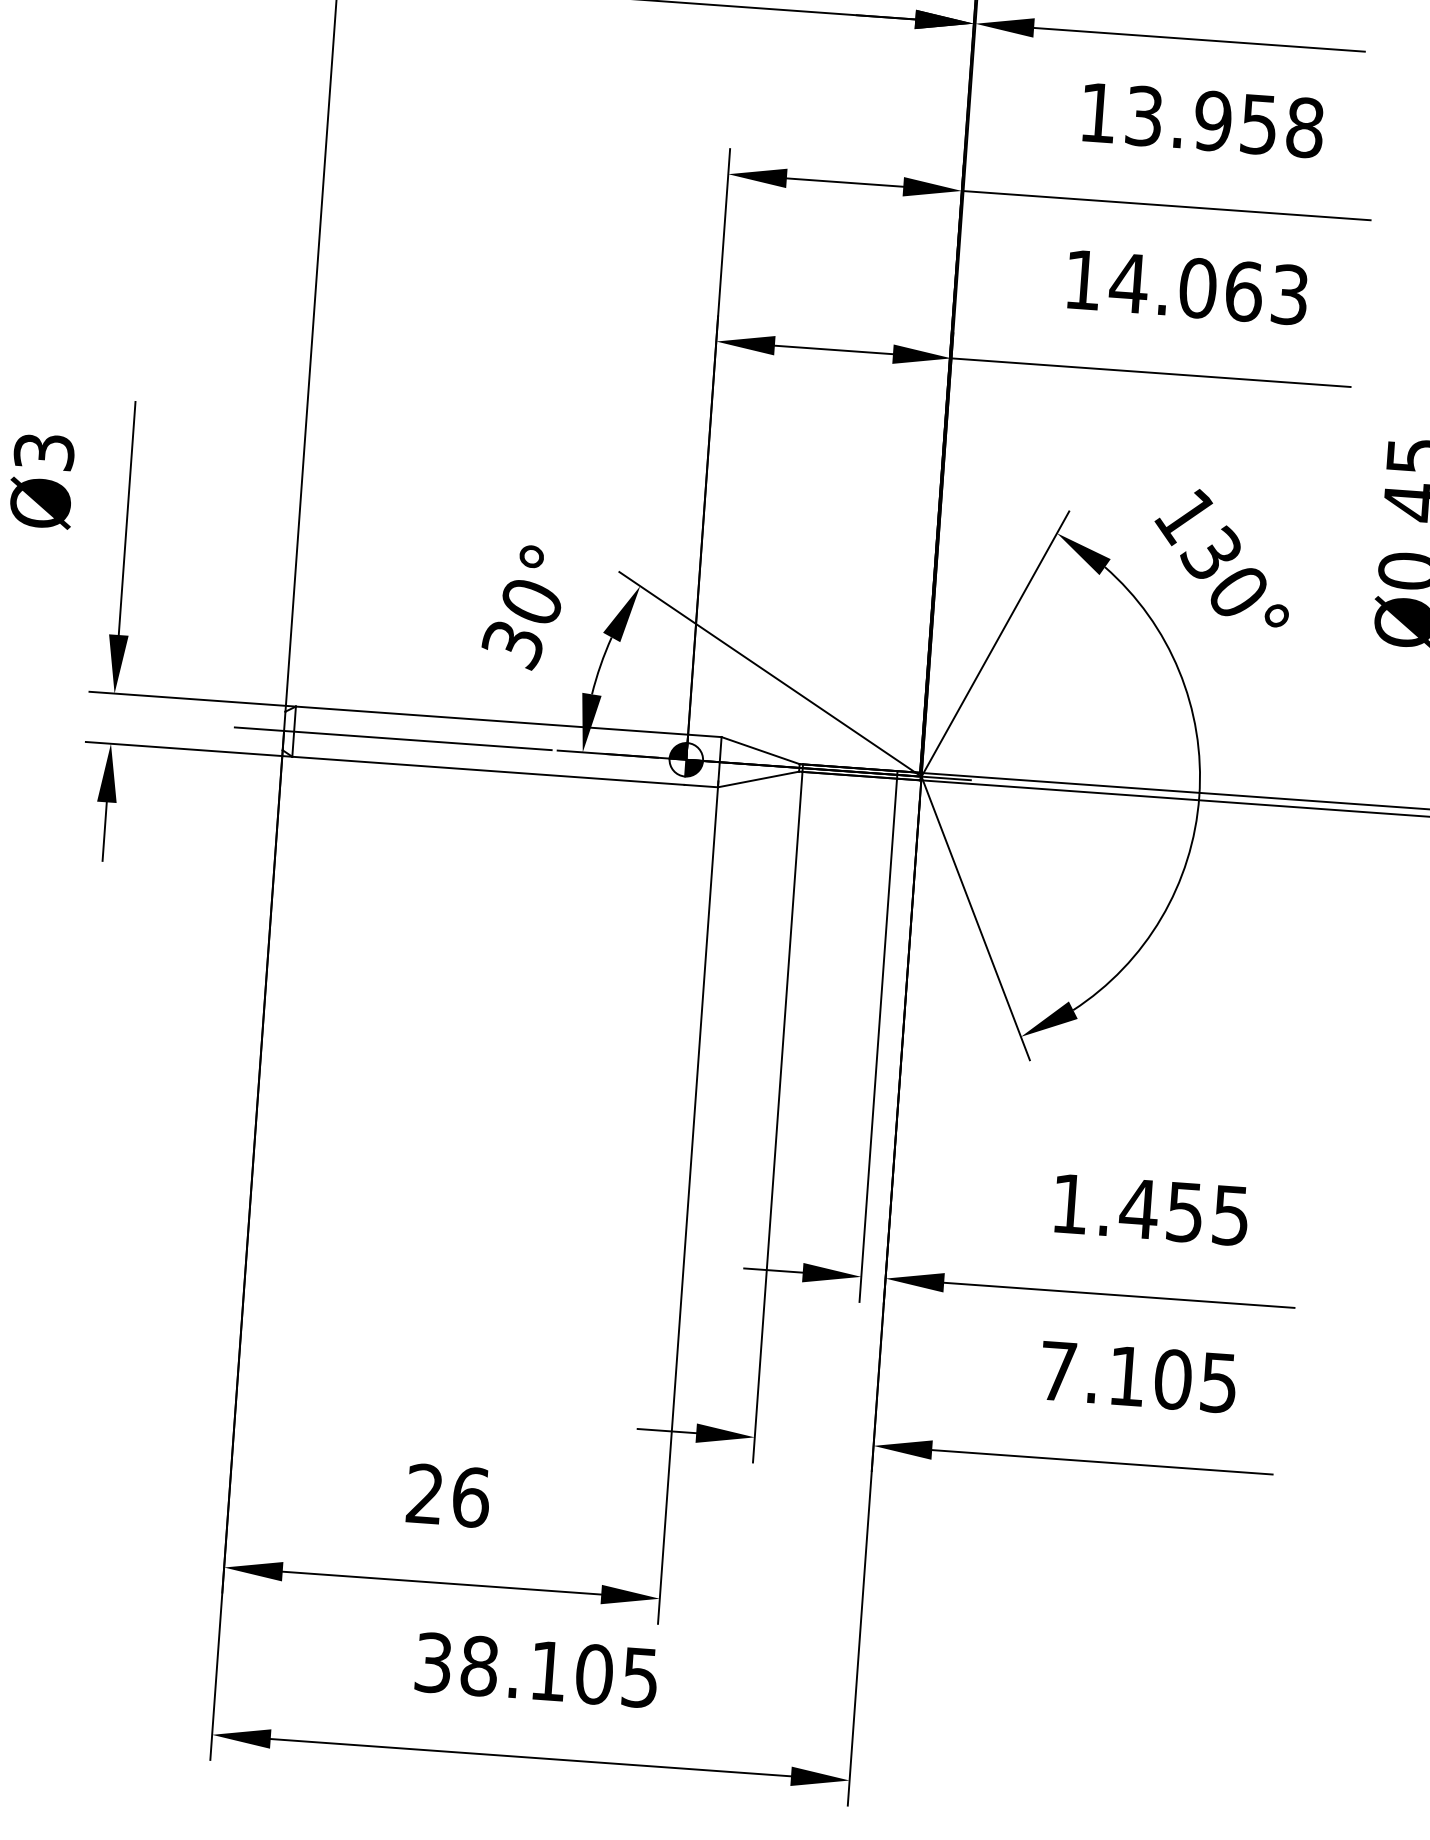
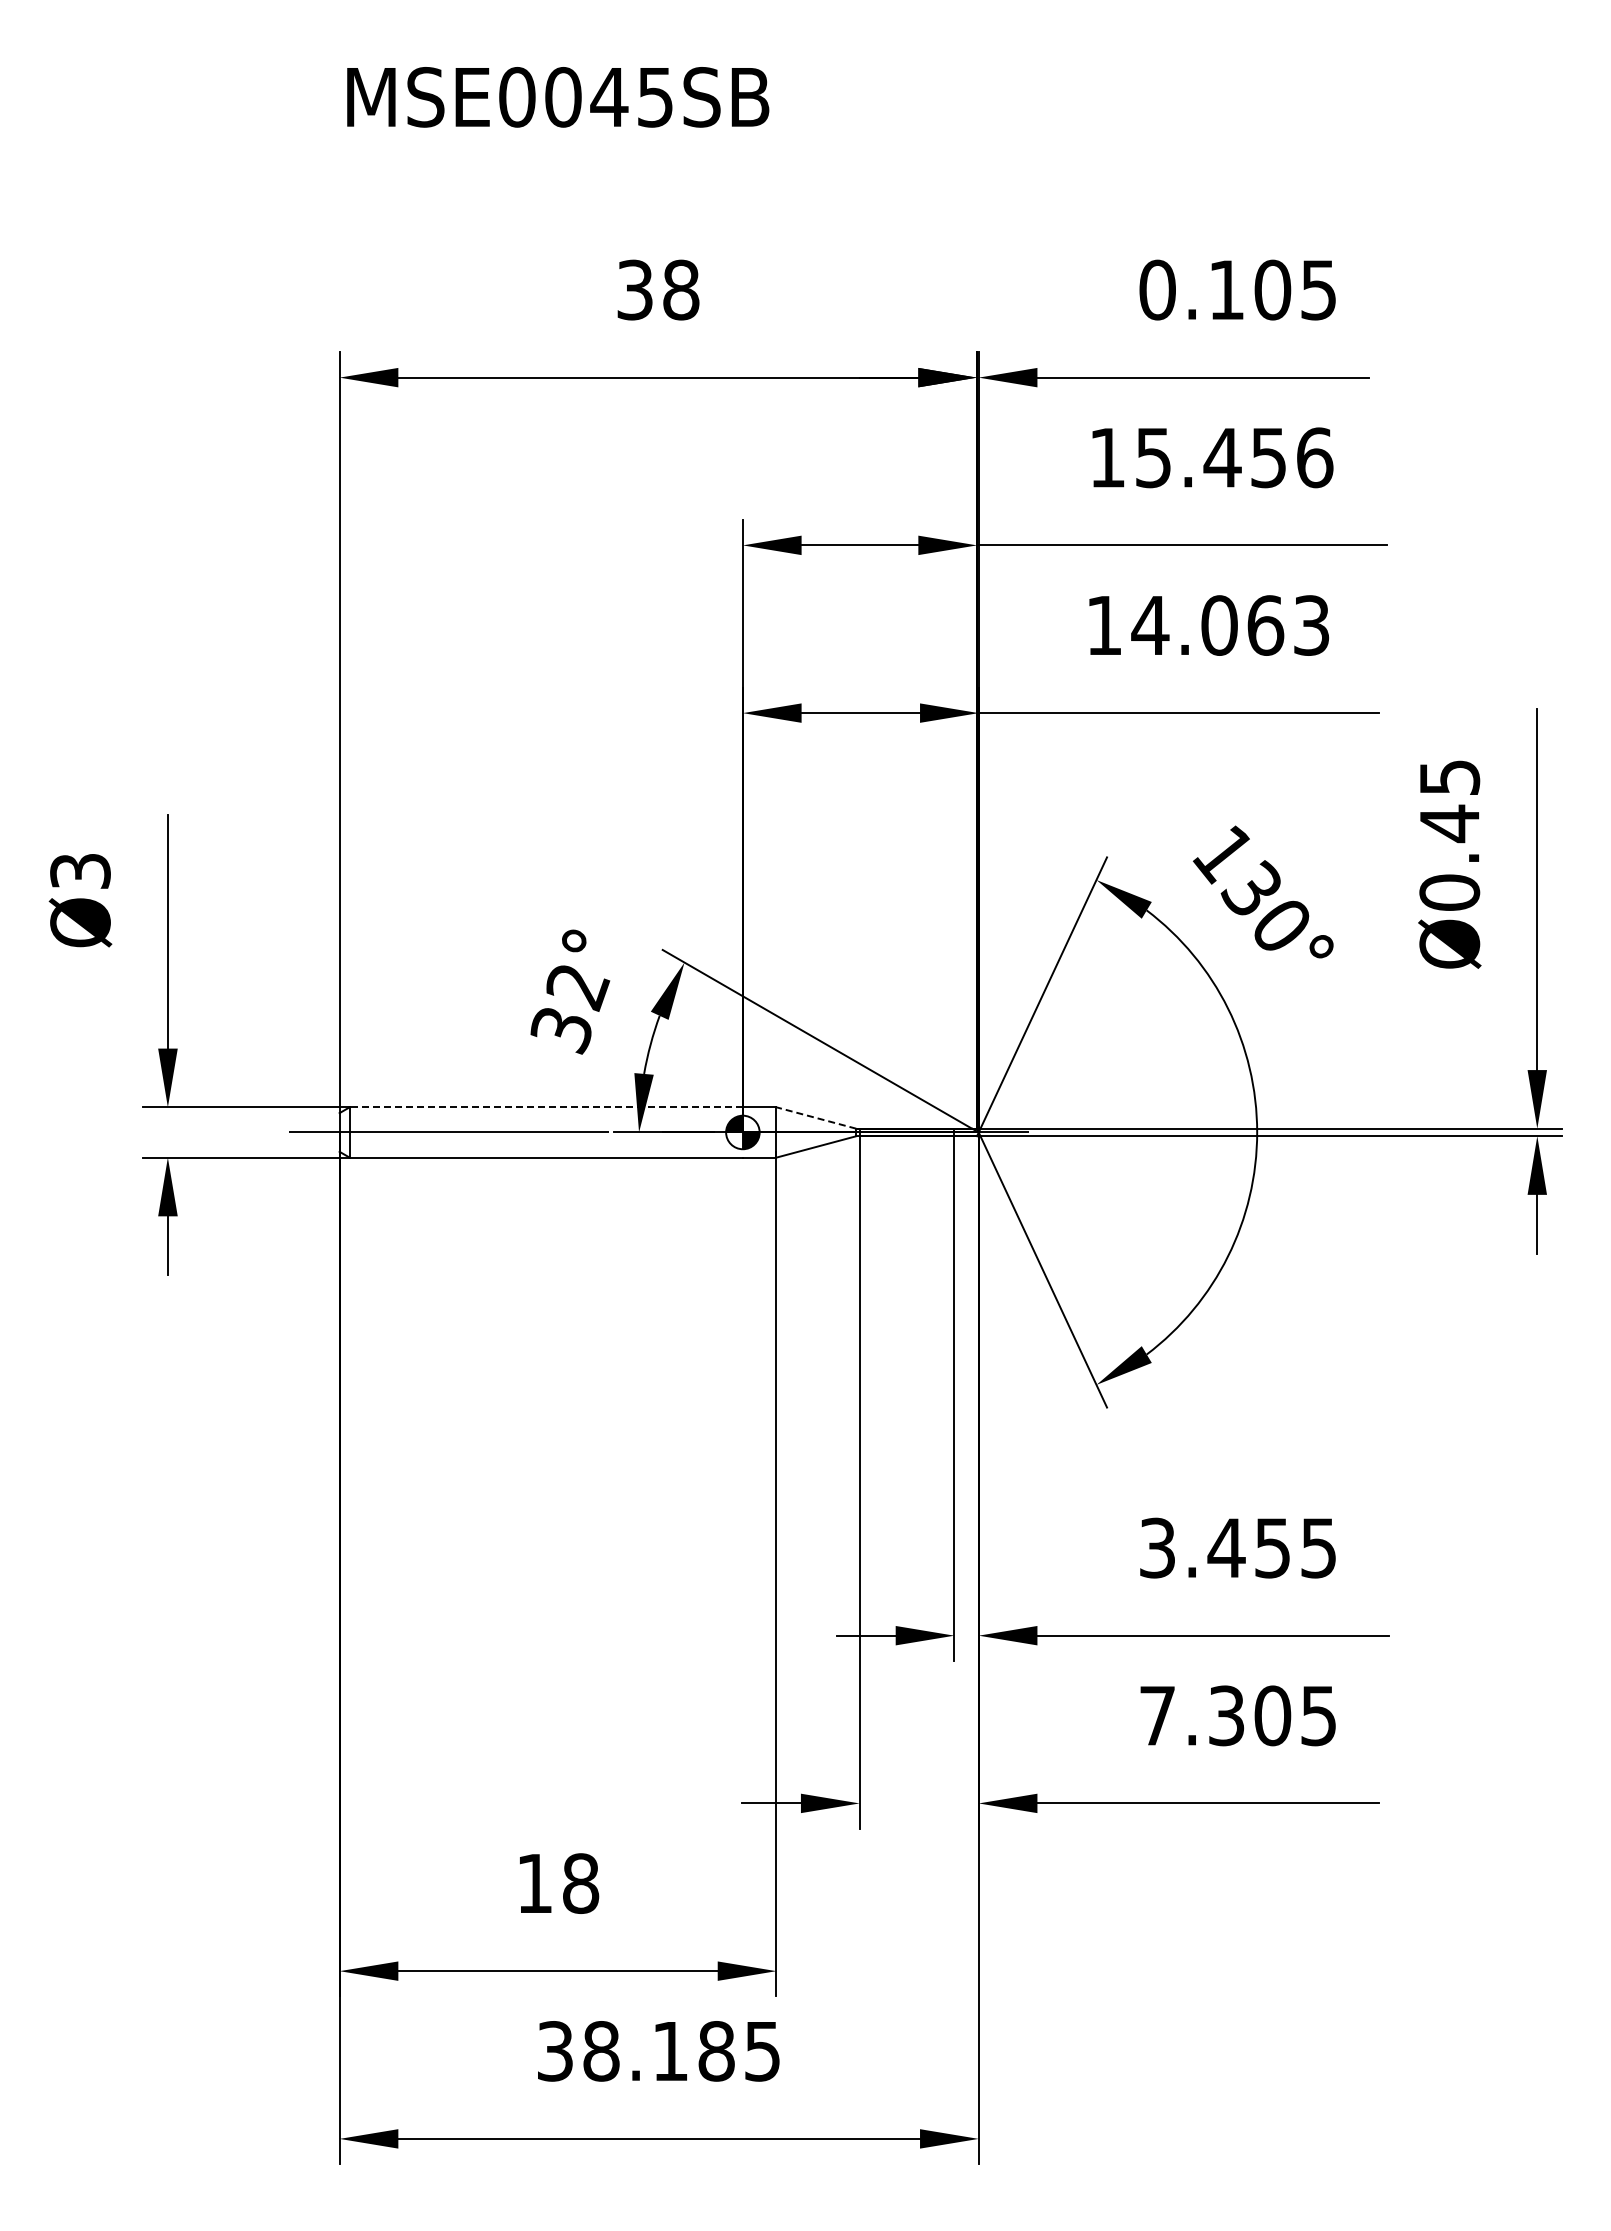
text: (1224, 121) -> (1234, 457), 13.958 -> 15.456
text: (532, 604) -> (578, 988), 30° -> 32°
line: (492, 720) -> (546, 1107), solid -> dashed
line: (759, 750) -> (815, 1117), solid -> dashed
text: (1070, 1203) -> (1157, 1547), 1.455 -> 3.455
text: (1127, 1375) -> (1226, 1715), 7.105 -> 7.305
text: (448, 1495) -> (558, 1883), 26 -> 18
text: (594, 1674) -> (716, 2051), 38.105 -> 38.185

